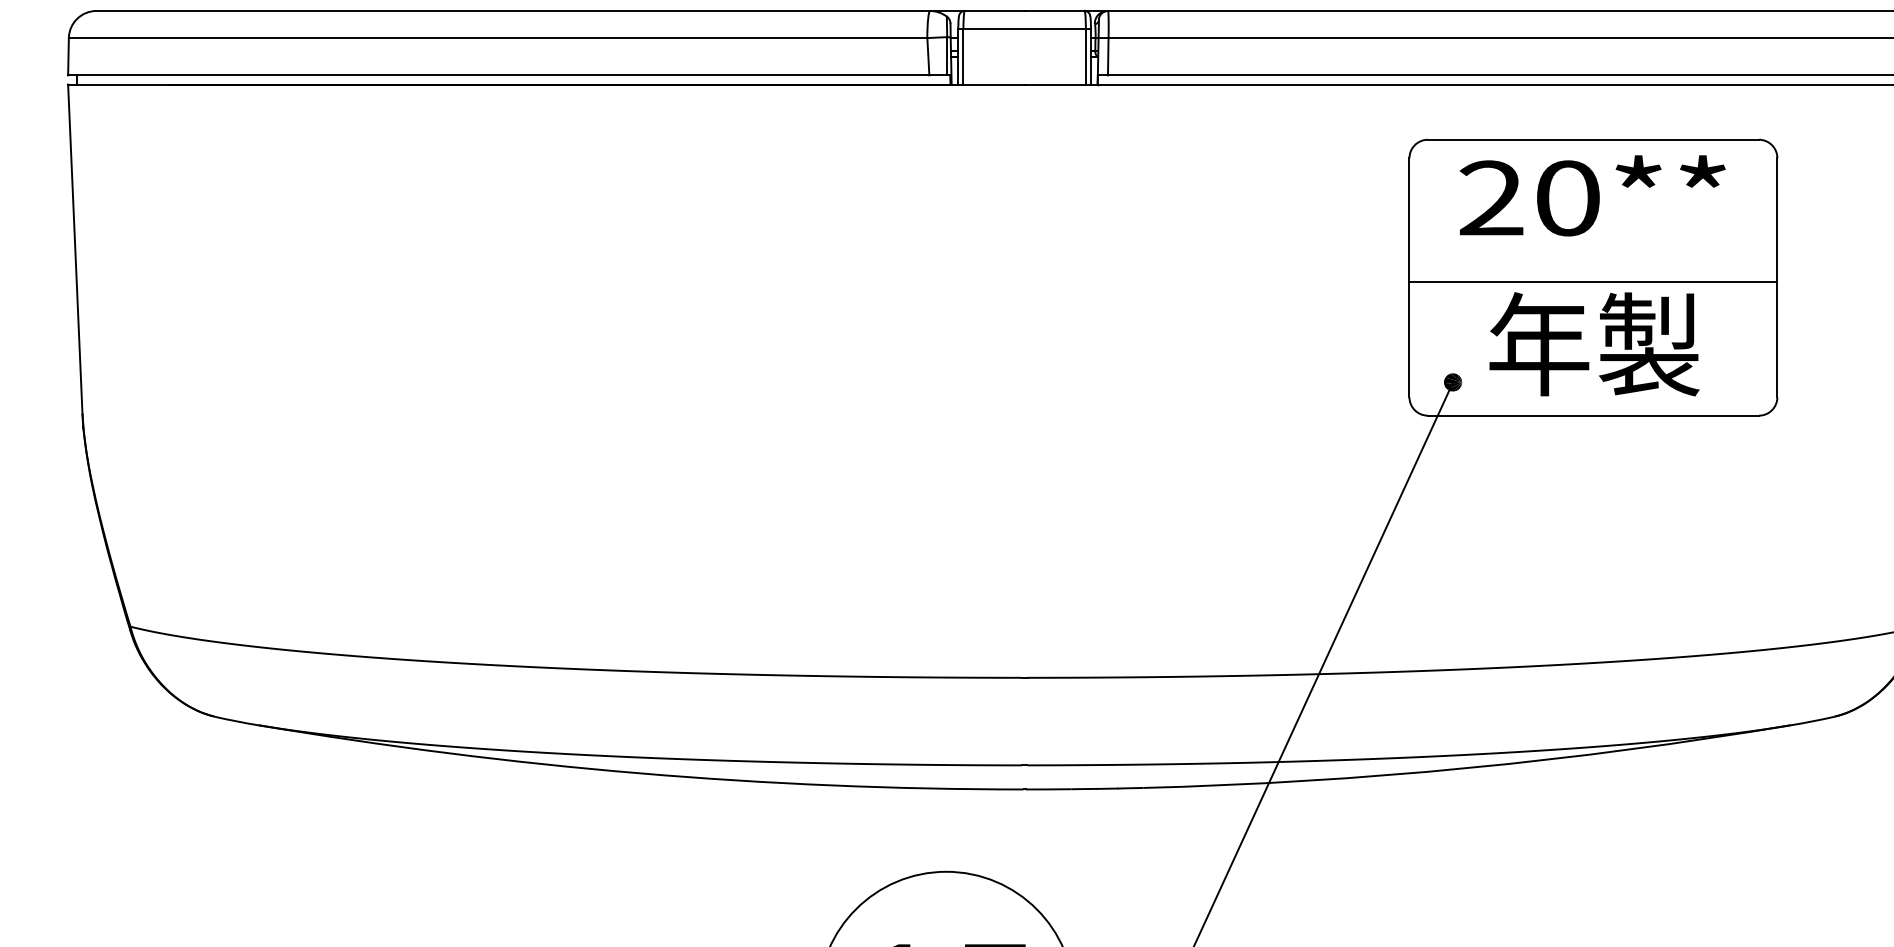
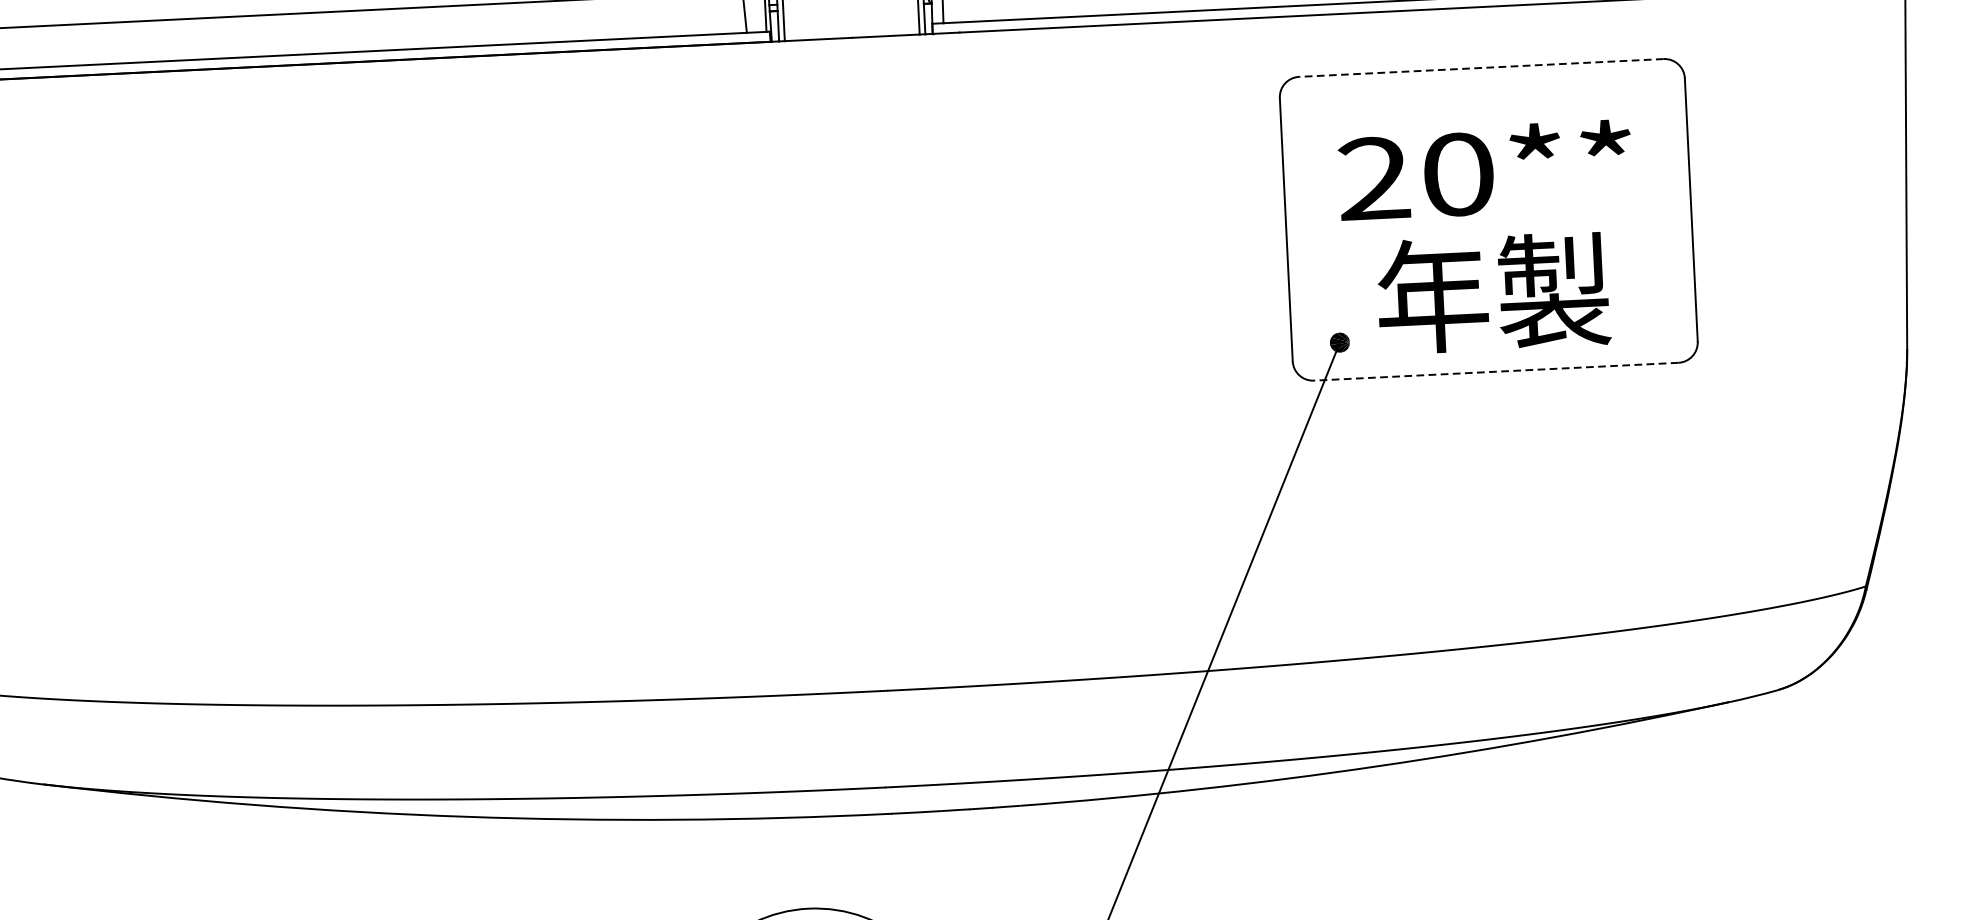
line: (1593, 139) -> (1481, 67), solid -> dashed
text: (1592, 195) -> (1485, 170), moved
line: (1593, 282) -> (1489, 225), removed
line: (1593, 415) -> (1496, 371), solid -> dashed

